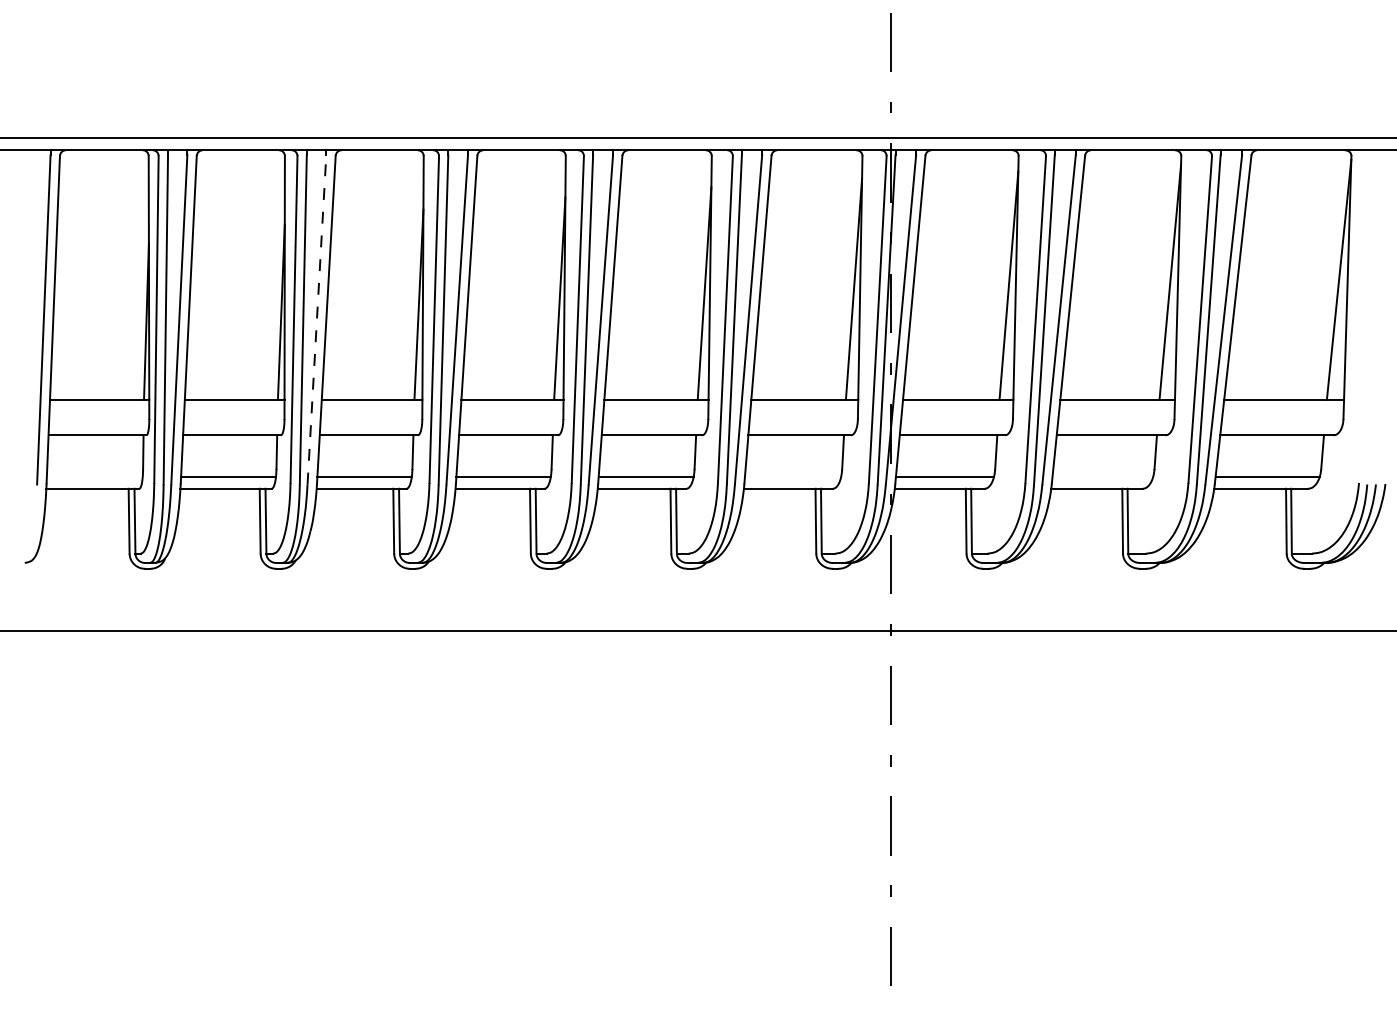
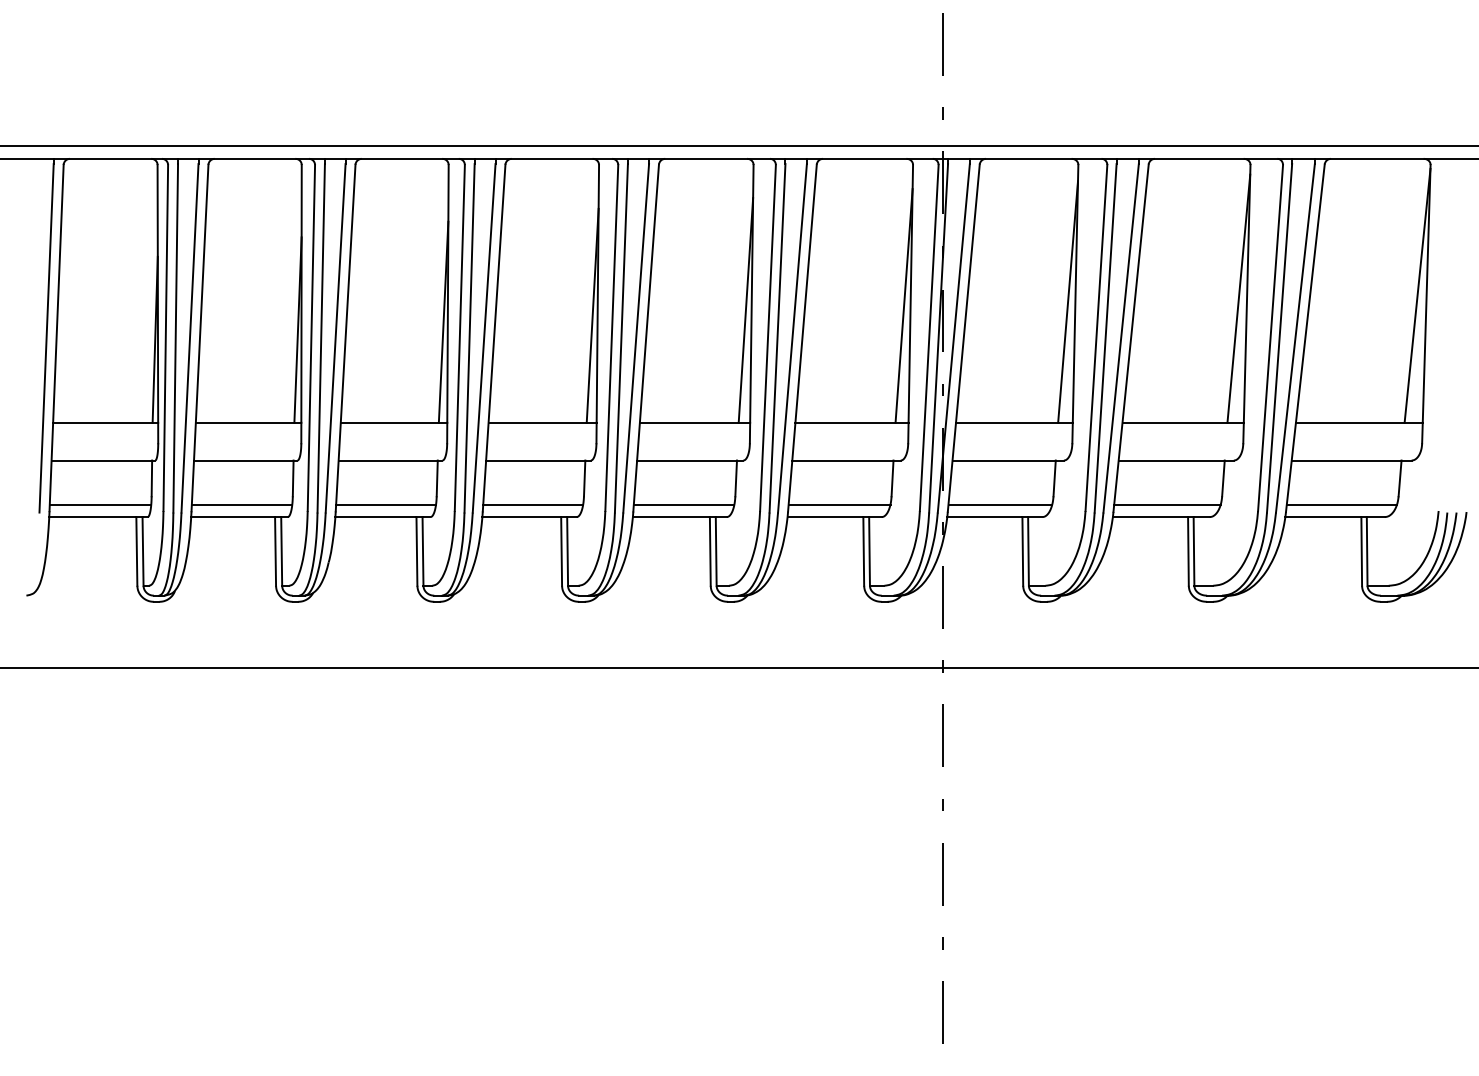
line: (316, 320) -> (335, 338), dashed -> solid
line: (94, 476) -> (100, 504), added
line: (792, 476) -> (839, 504), added
line: (1102, 476) -> (1167, 504), added

